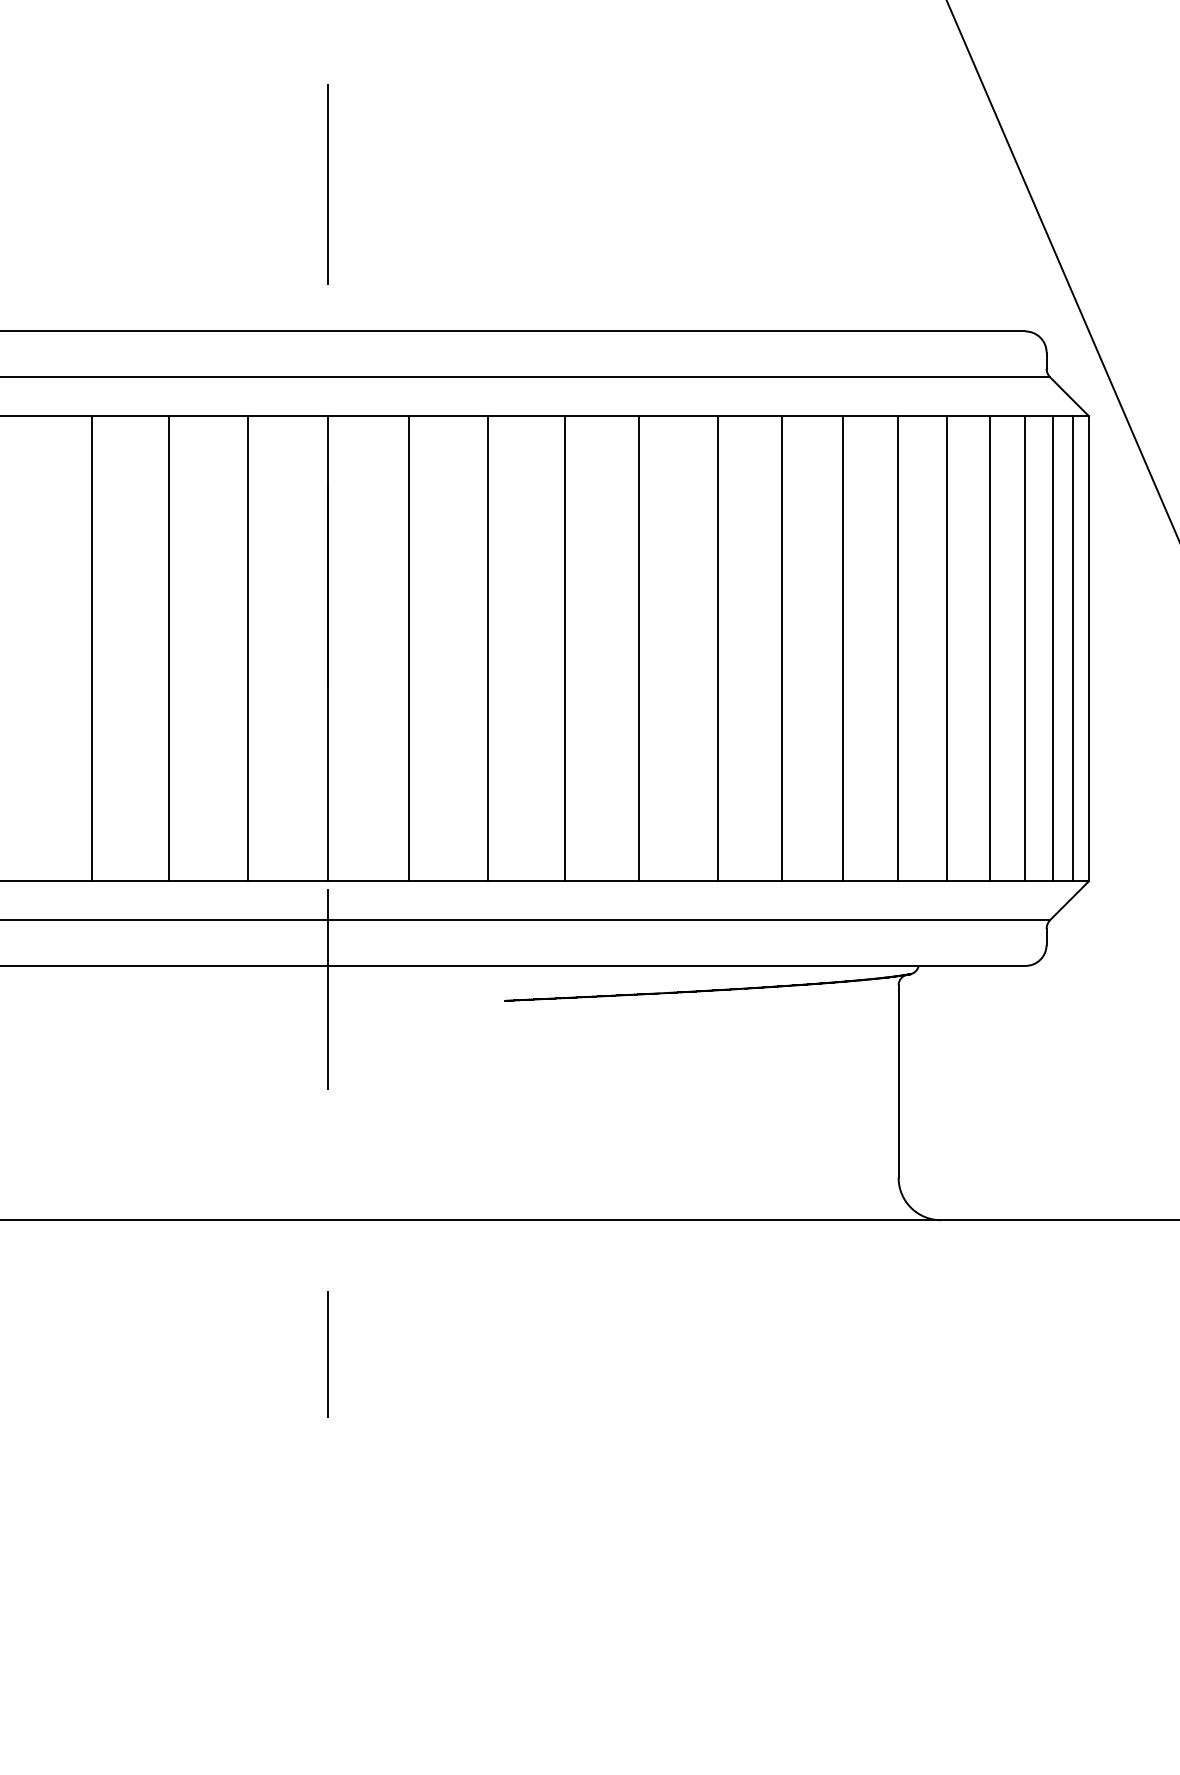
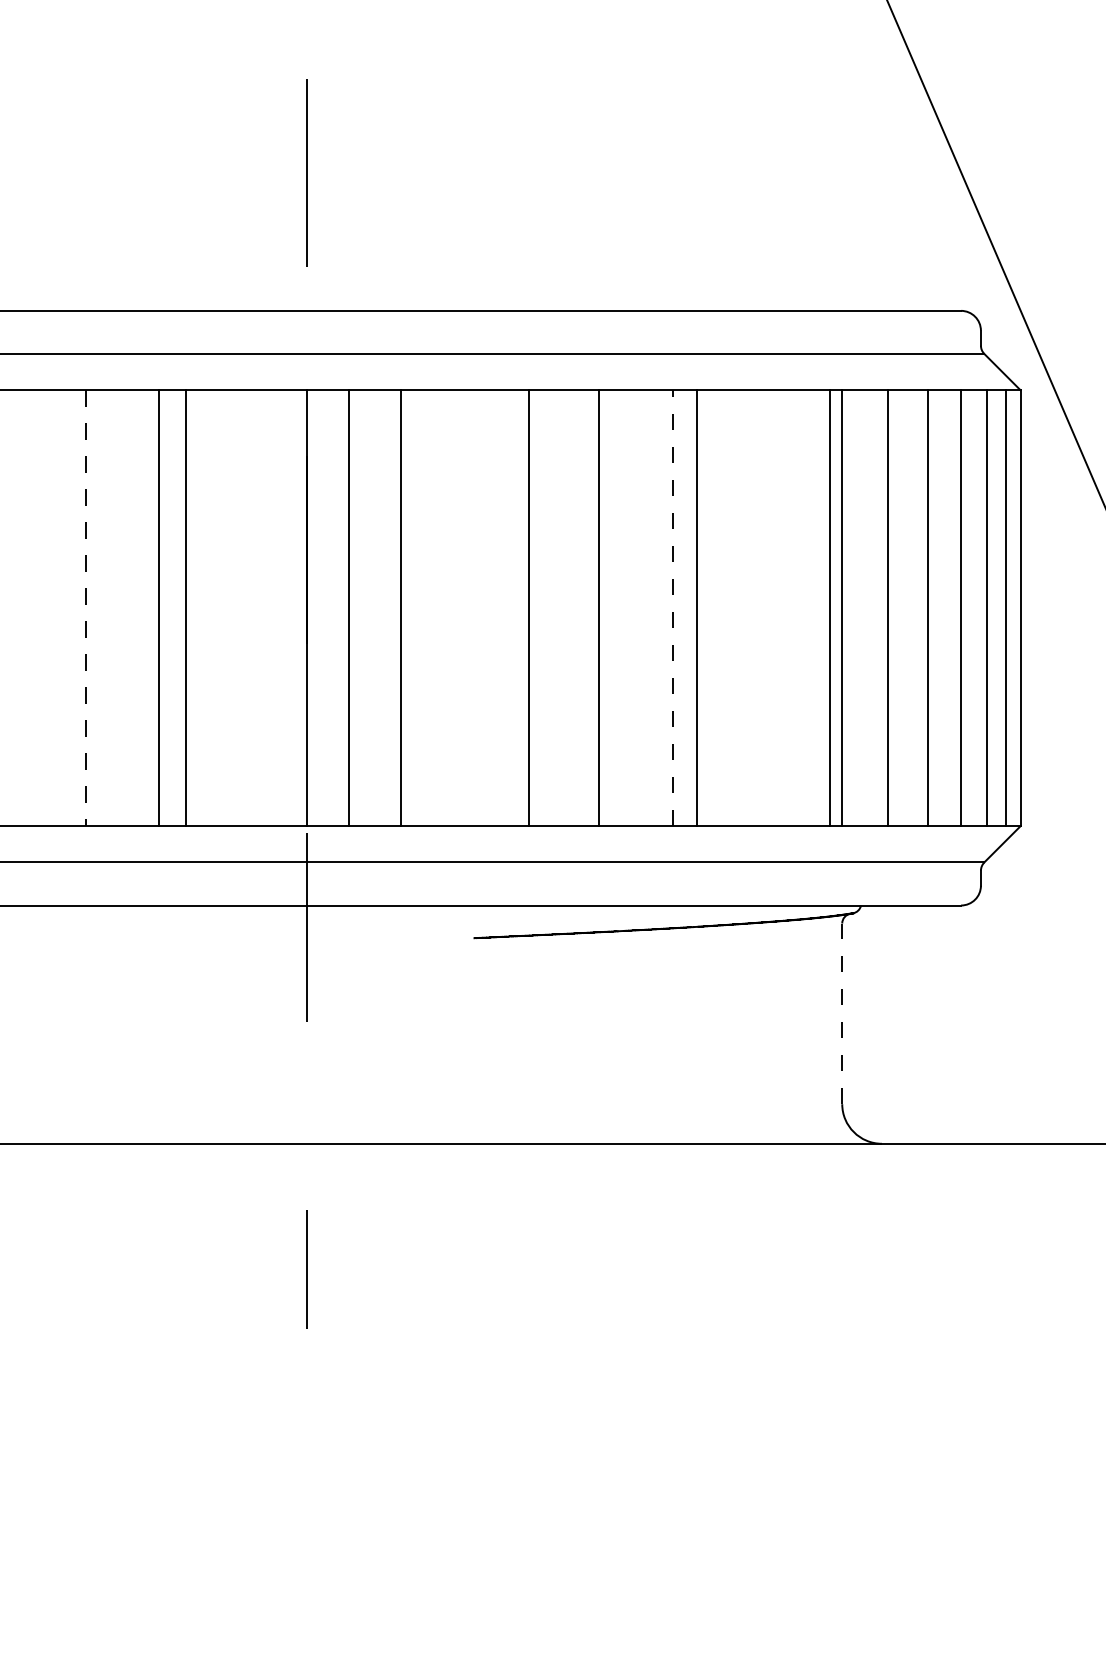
line: (718, 647) -> (673, 607), solid -> dashed
line: (92, 649) -> (86, 608), solid -> dashed
line: (248, 649) -> (186, 608), moved
line: (409, 649) -> (348, 608), moved
line: (488, 649) -> (401, 608), moved
line: (781, 649) -> (696, 608), moved
line: (842, 649) -> (829, 608), moved
line: (898, 1081) -> (842, 1013), solid -> dashed

